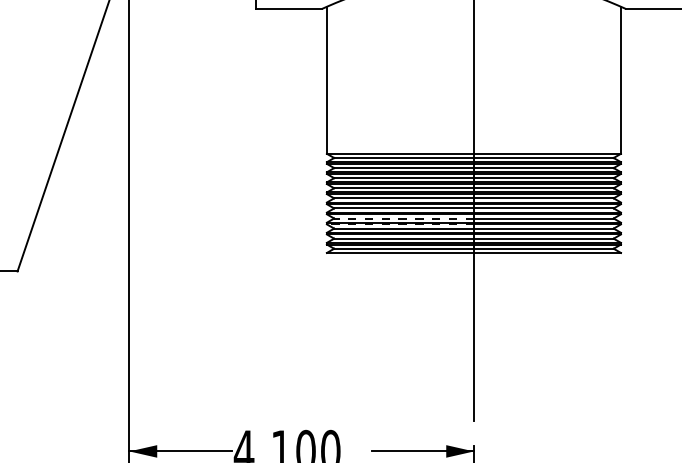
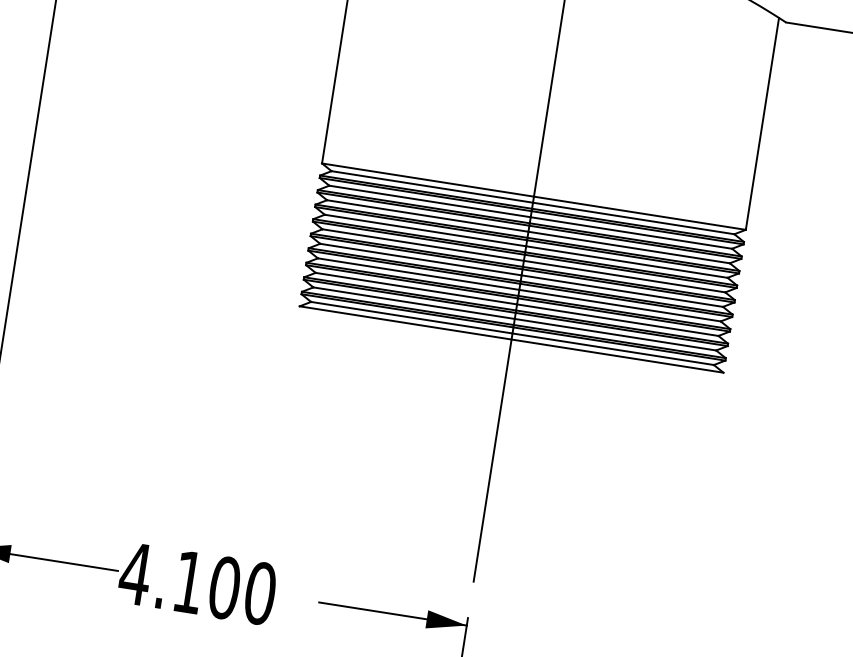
line: (404, 218) -> (419, 274), dashed -> solid
line: (400, 224) -> (412, 281), dashed -> solid

